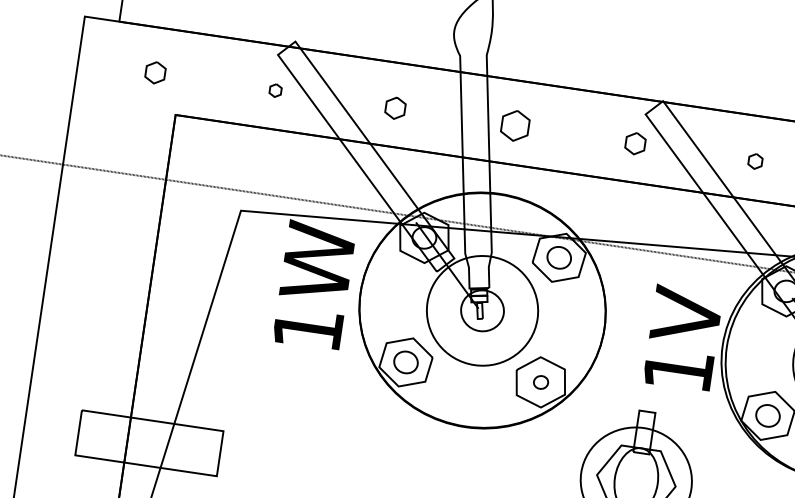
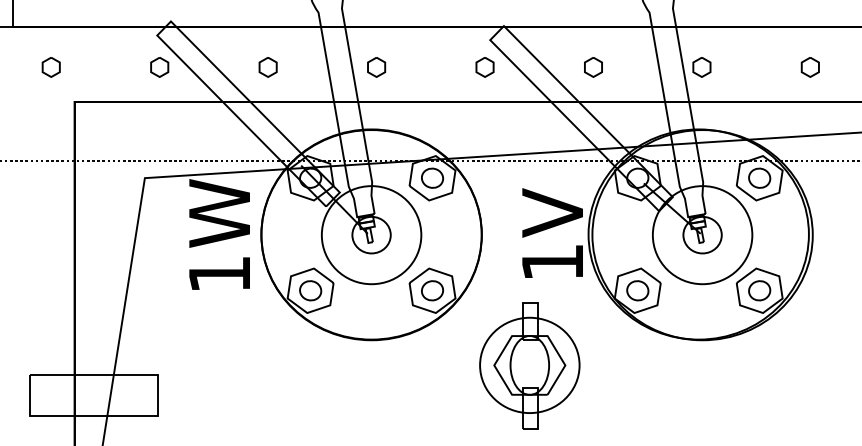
part: (275, 90) -> (159, 67), size x1.67
part: (515, 126) -> (376, 67), size x0.71
part: (755, 161) -> (593, 67), size x1.43
part: (540, 382) -> (432, 290), size x1.67

